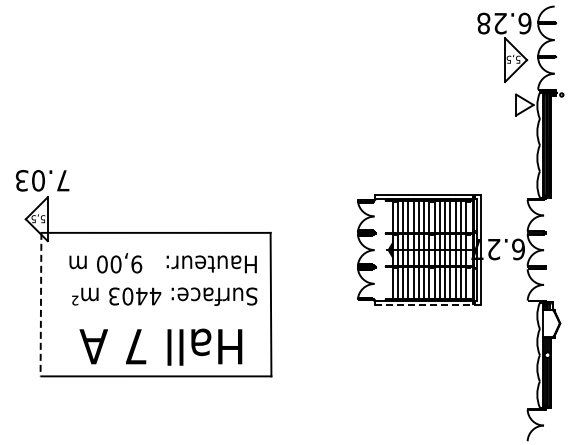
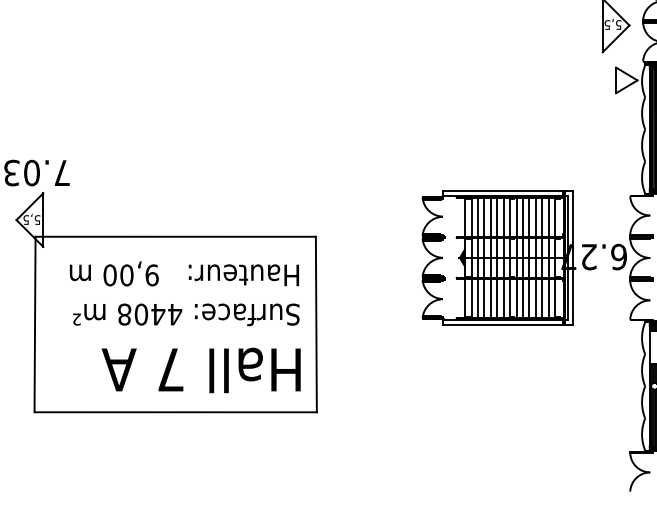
text: (113, 296) -> (123, 314), 4403 -> 4408
line: (40, 304) -> (34, 324), dashed -> solid
line: (428, 305) -> (508, 325), dashed -> solid
text: (160, 346) -> (200, 369), moved

